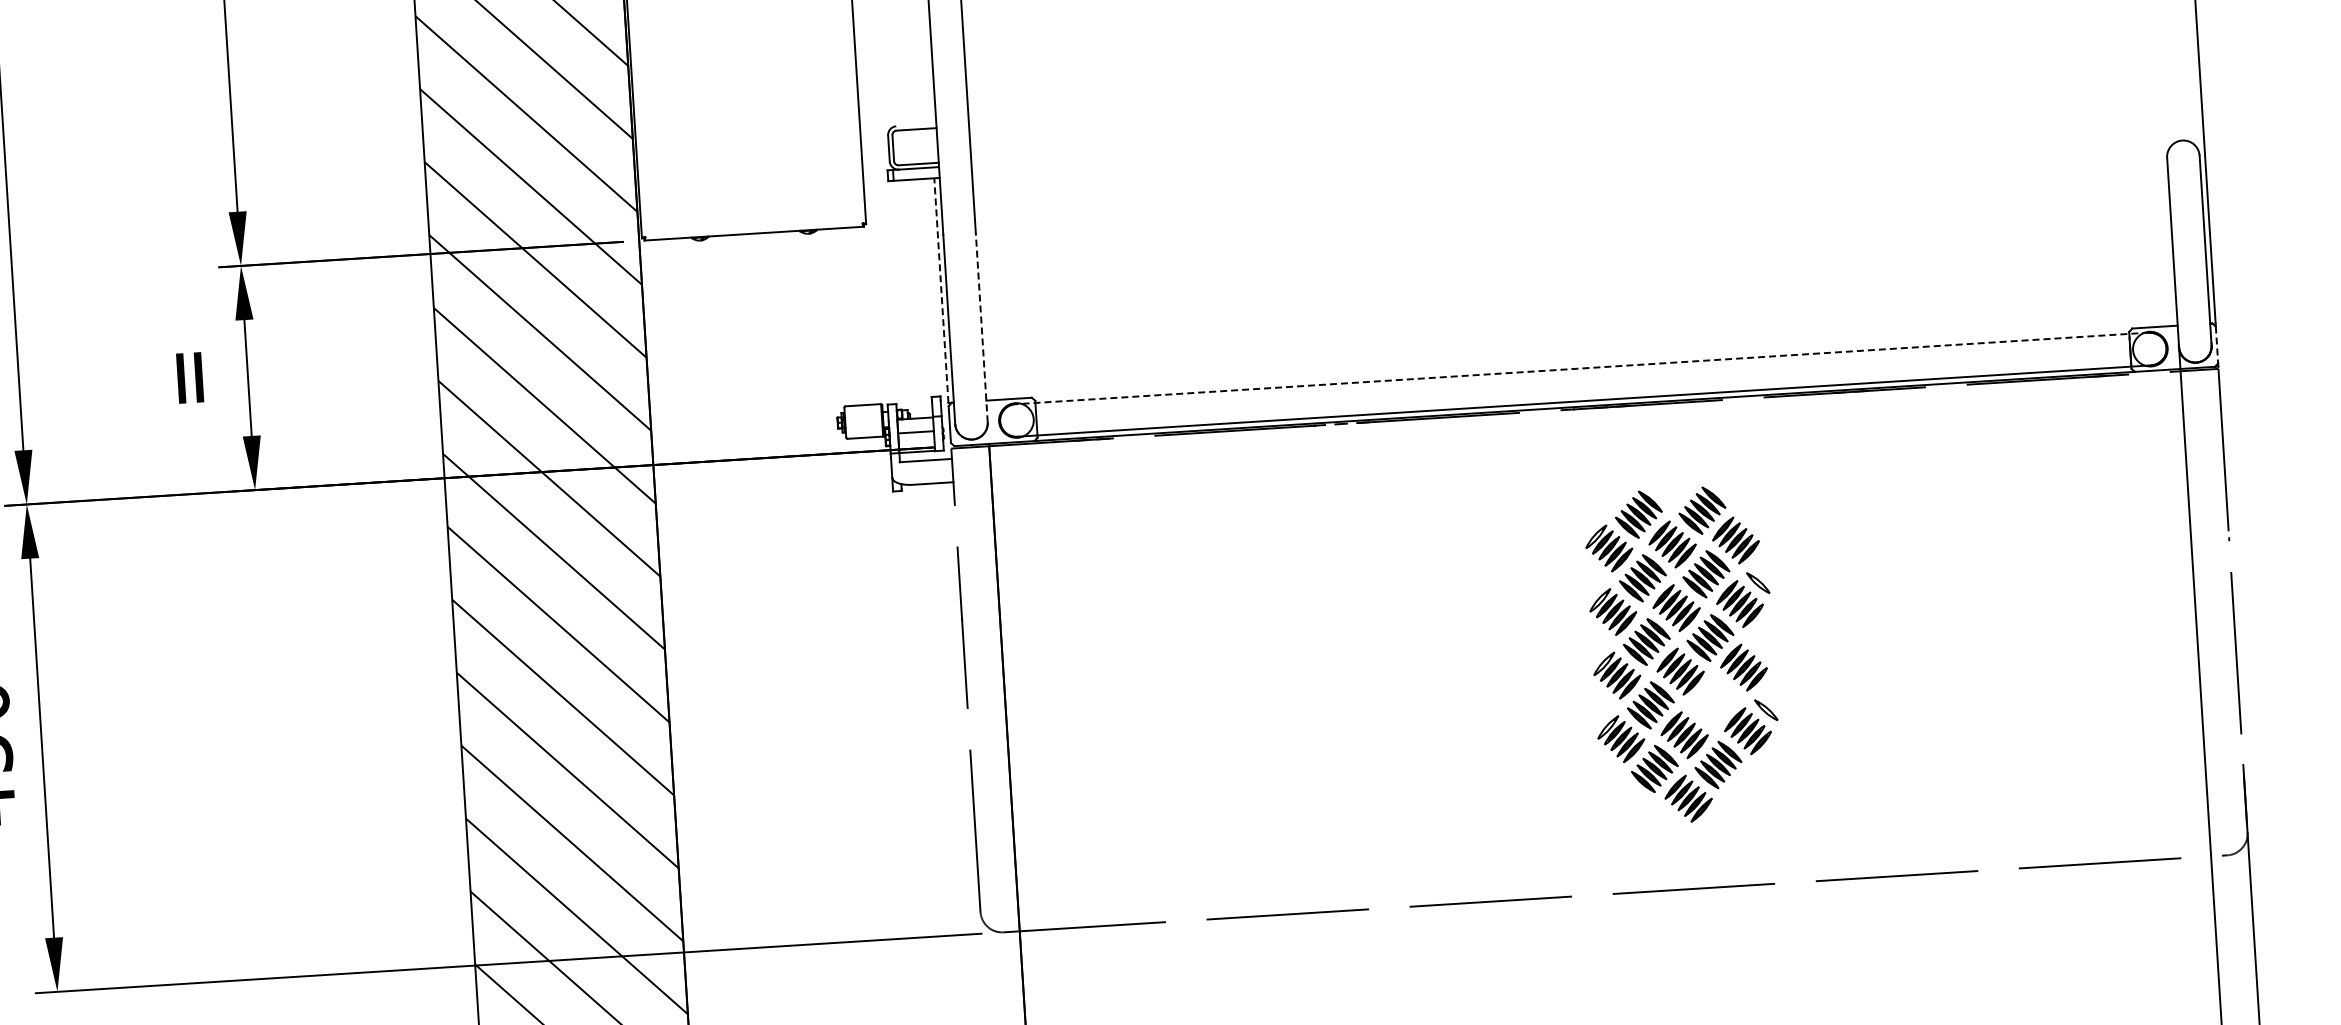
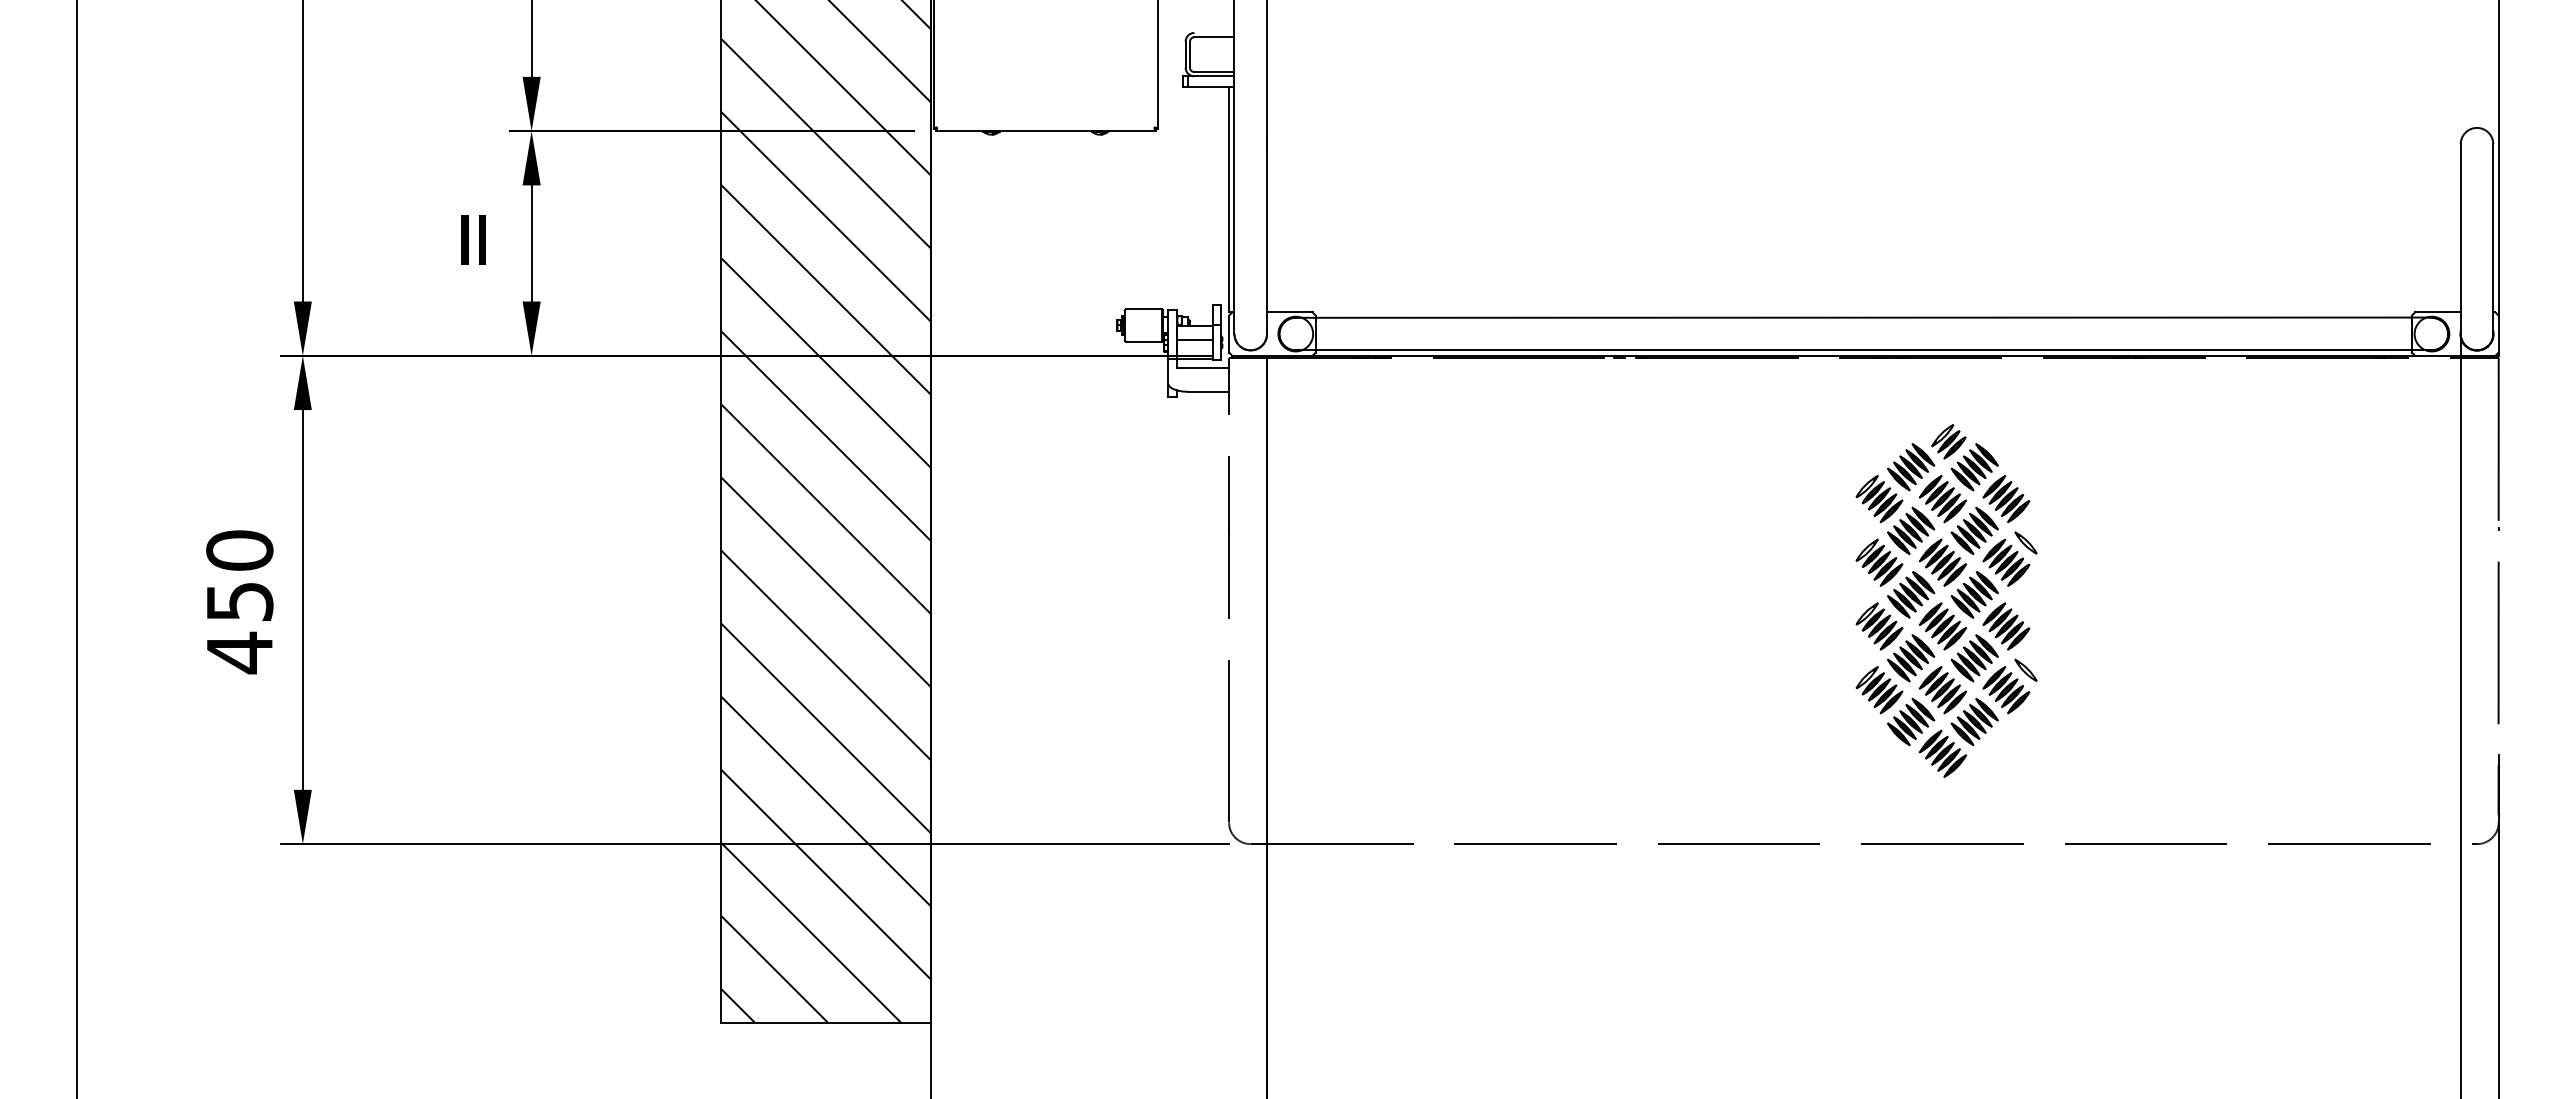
line: (941, 290) -> (1229, 199), dashed -> solid
line: (982, 327) -> (1267, 239), dashed -> solid
line: (2216, 345) -> (2498, 334), dashed -> solid
line: (1581, 368) -> (1863, 317), dashed -> solid
part: (1674, 486) -> (1948, 441), added
part: (1714, 701) -> (1974, 658), added

